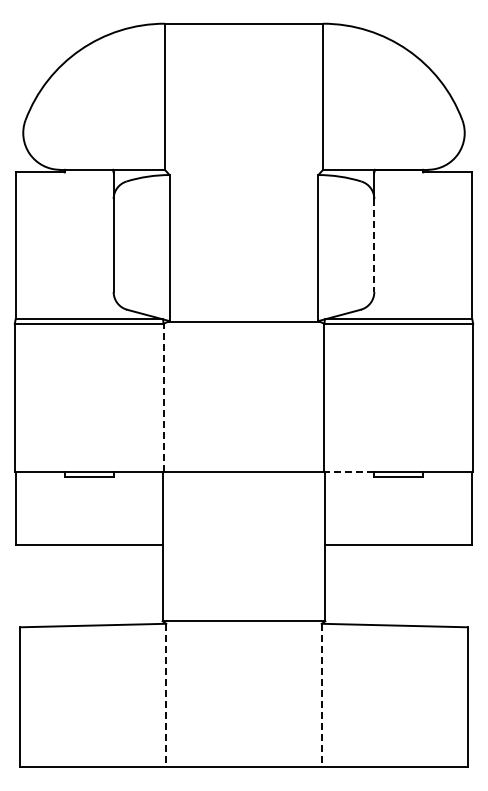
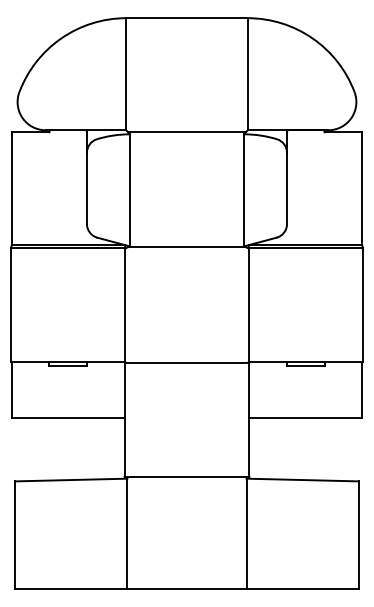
line: (243, 172) -> (186, 132), added
line: (374, 246) -> (287, 189), dashed -> solid
line: (163, 397) -> (125, 305), dashed -> solid
line: (349, 471) -> (267, 361), dashed -> solid
line: (166, 695) -> (127, 533), dashed -> solid
line: (321, 695) -> (246, 533), dashed -> solid

